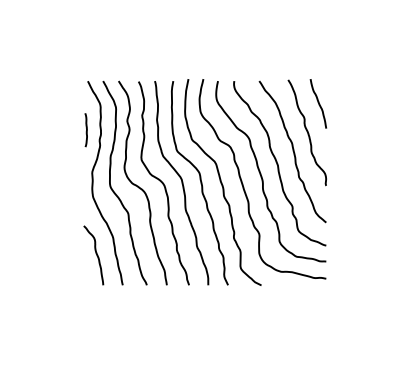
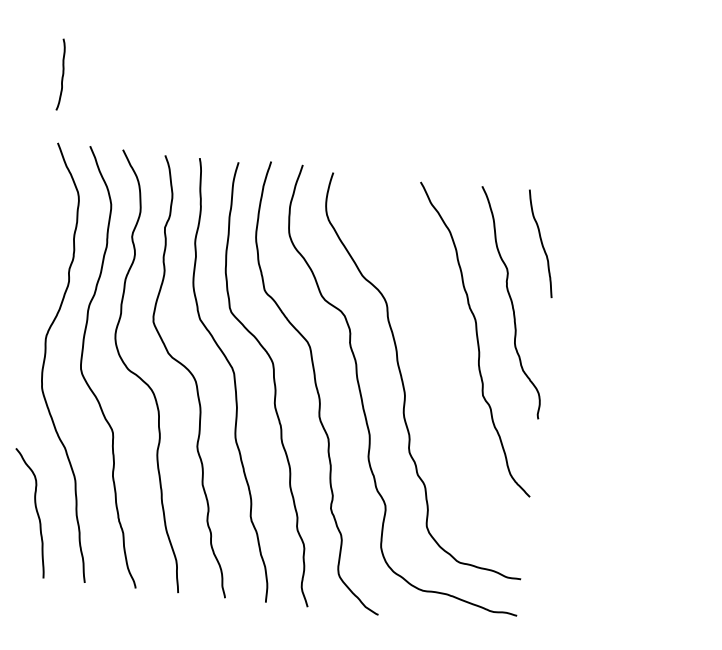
line: (86, 130) -> (62, 75), moved
curve: (278, 163) -> (442, 360), removed

